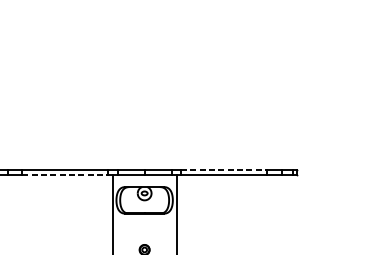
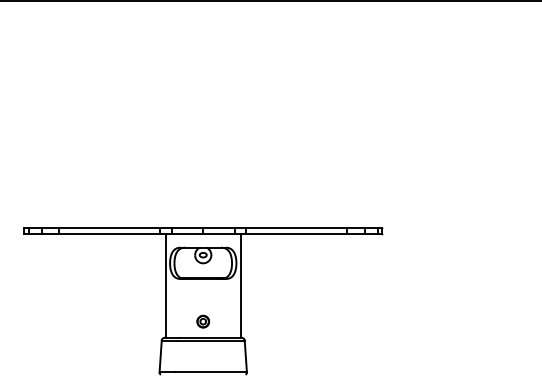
line: (223, 169) -> (296, 227), dashed -> solid
line: (64, 175) -> (109, 233), dashed -> solid

